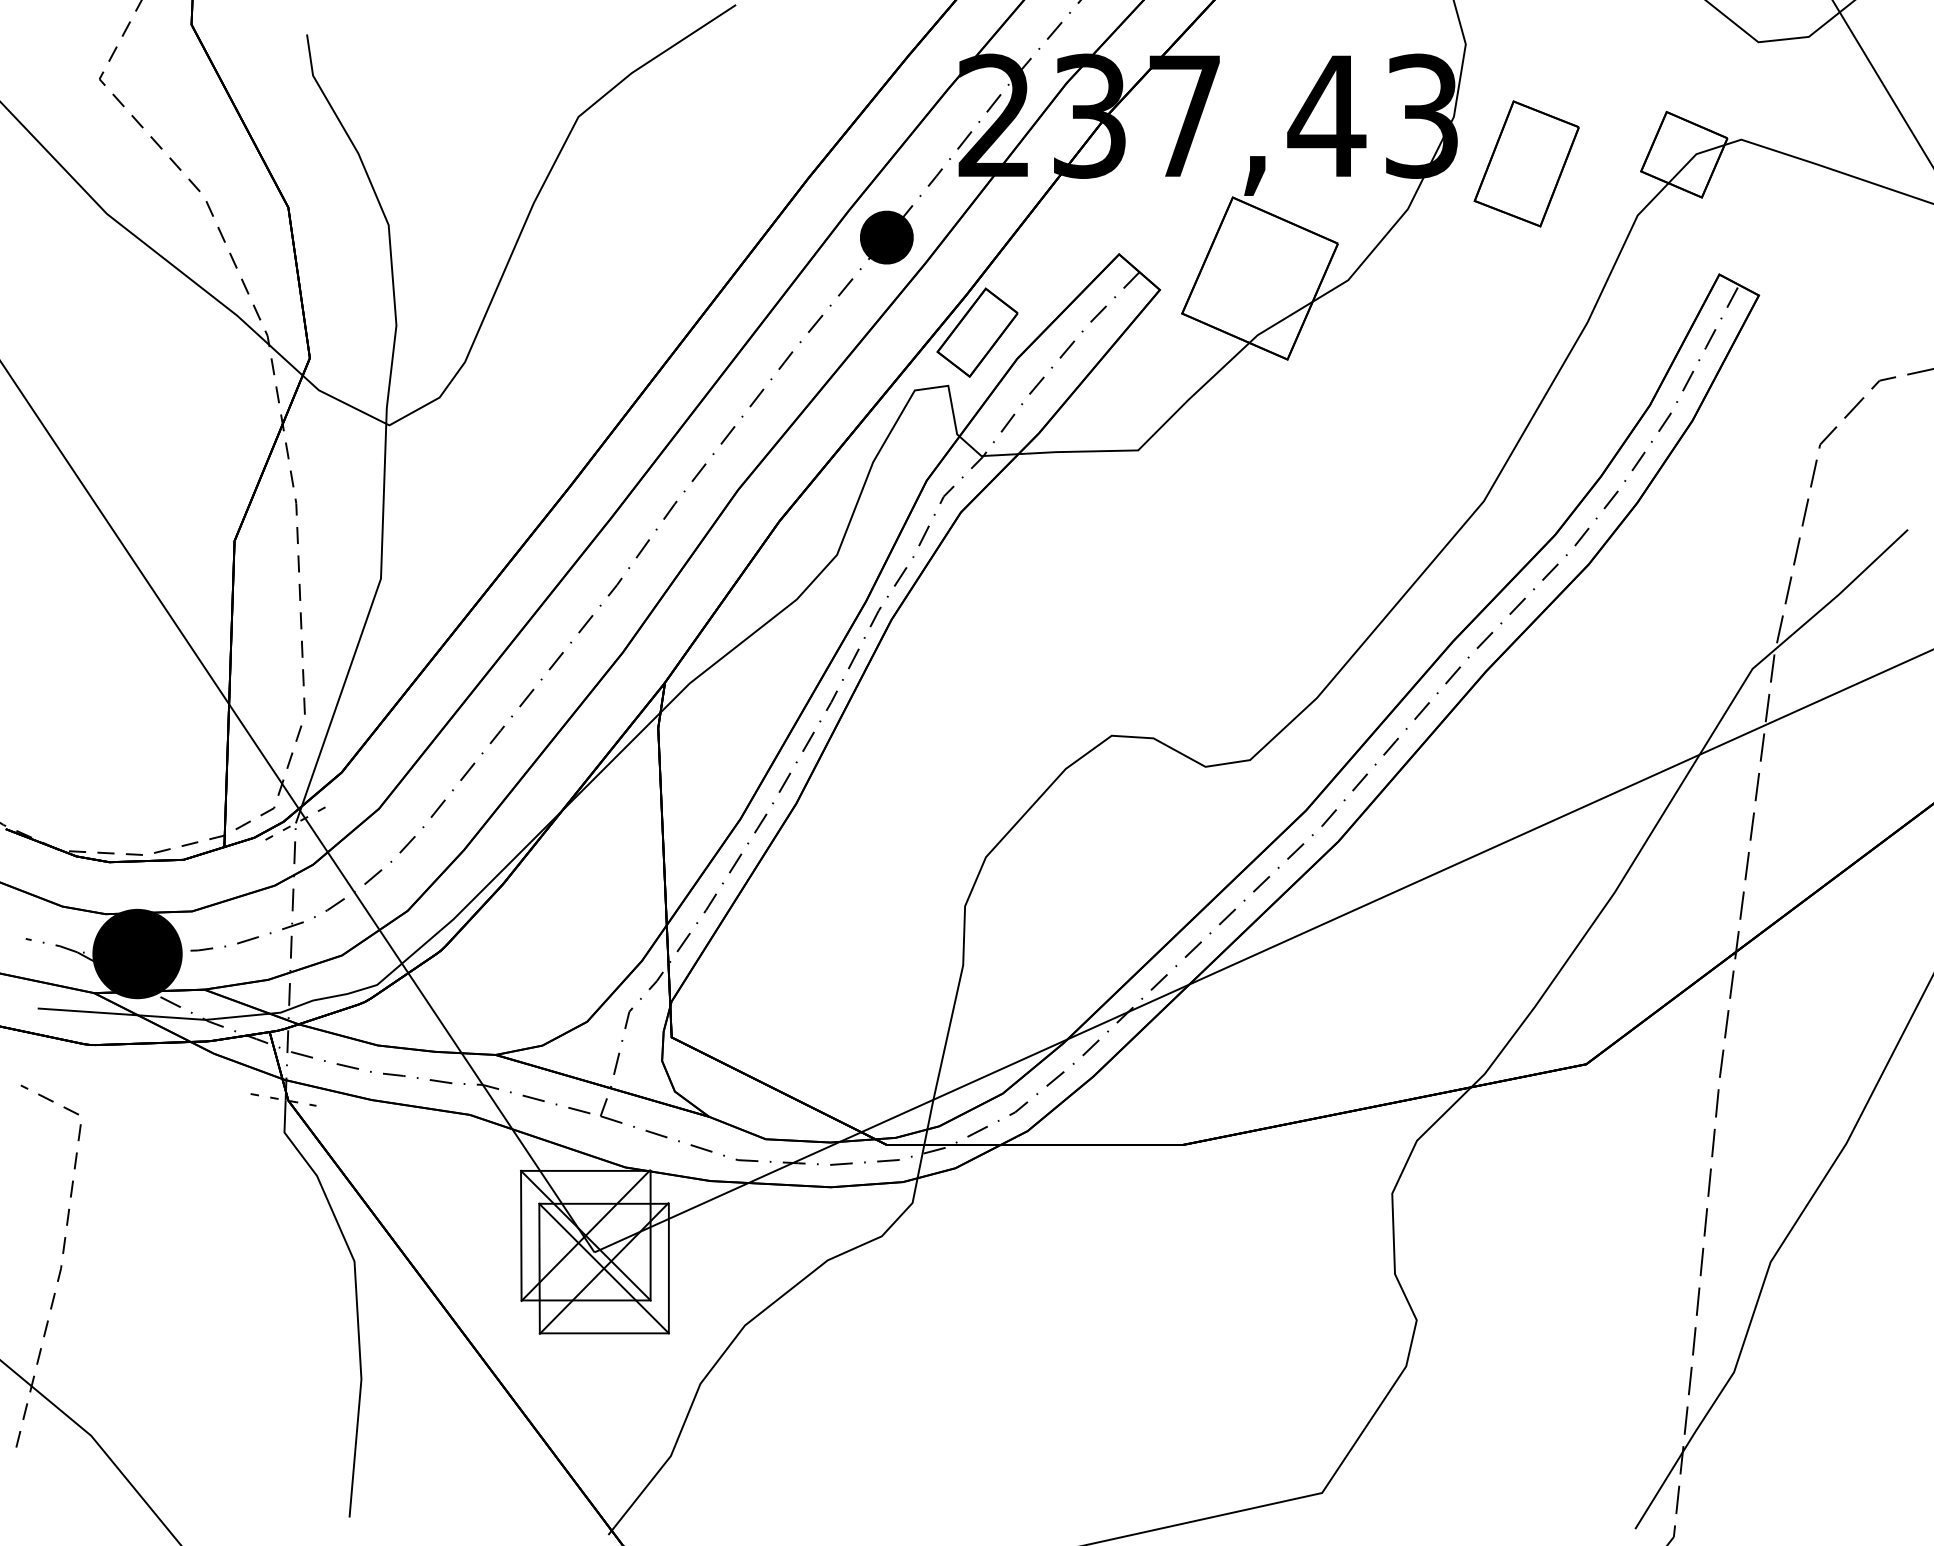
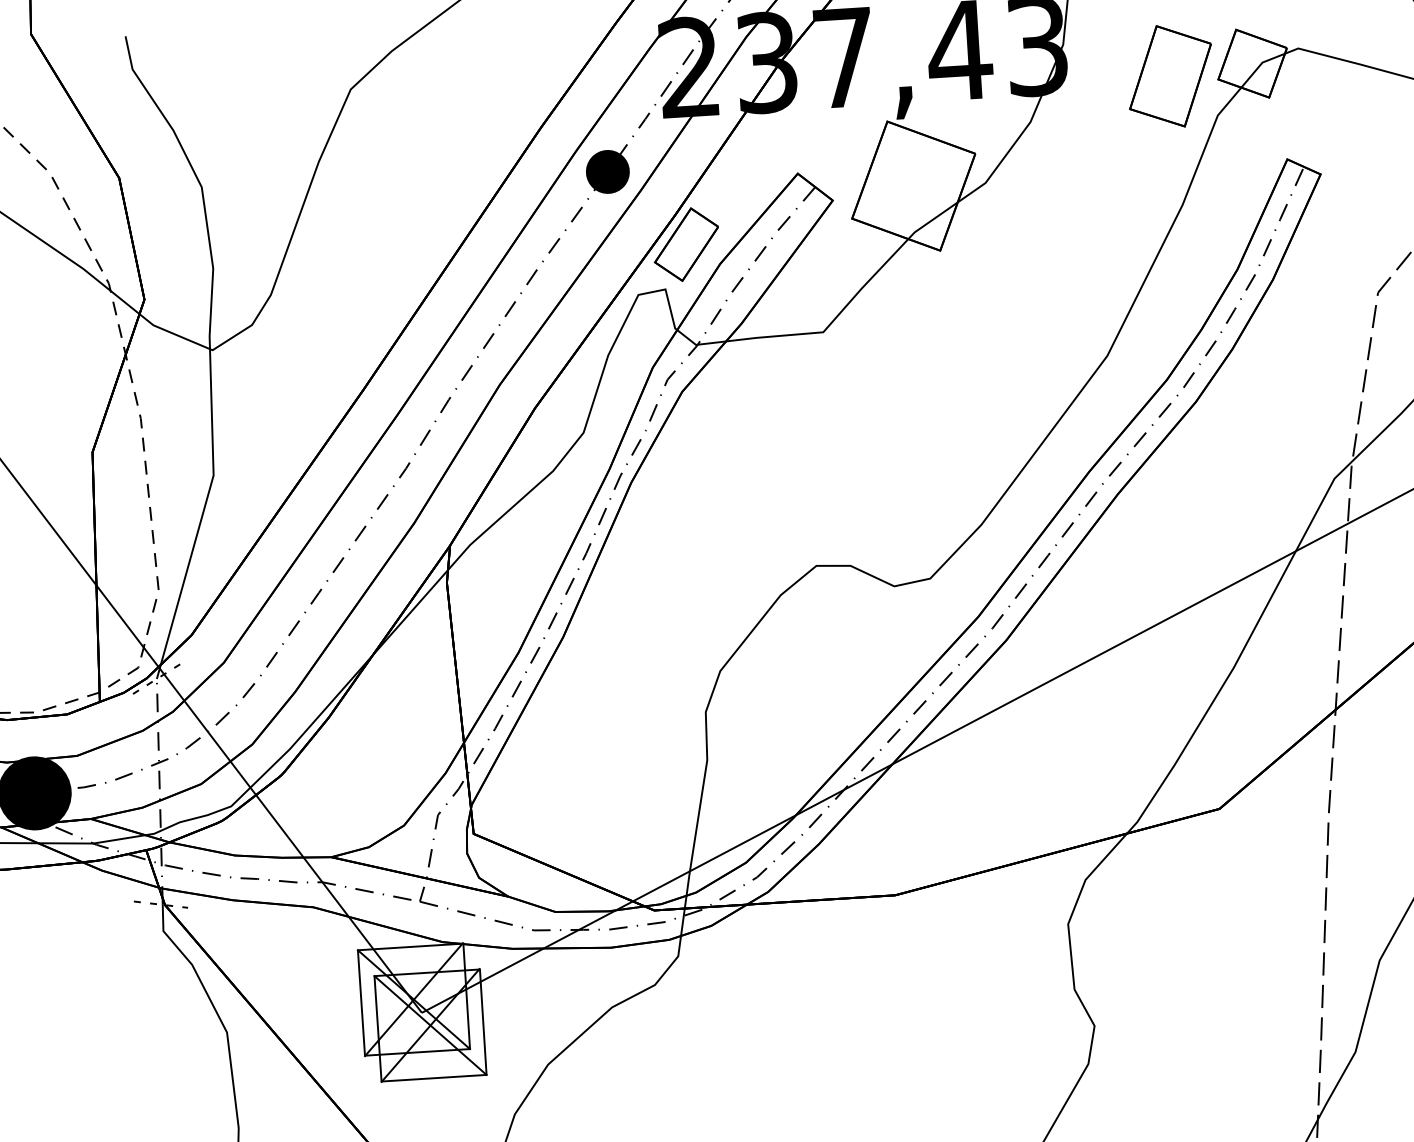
part: (1526, 163) -> (1170, 76), moved

